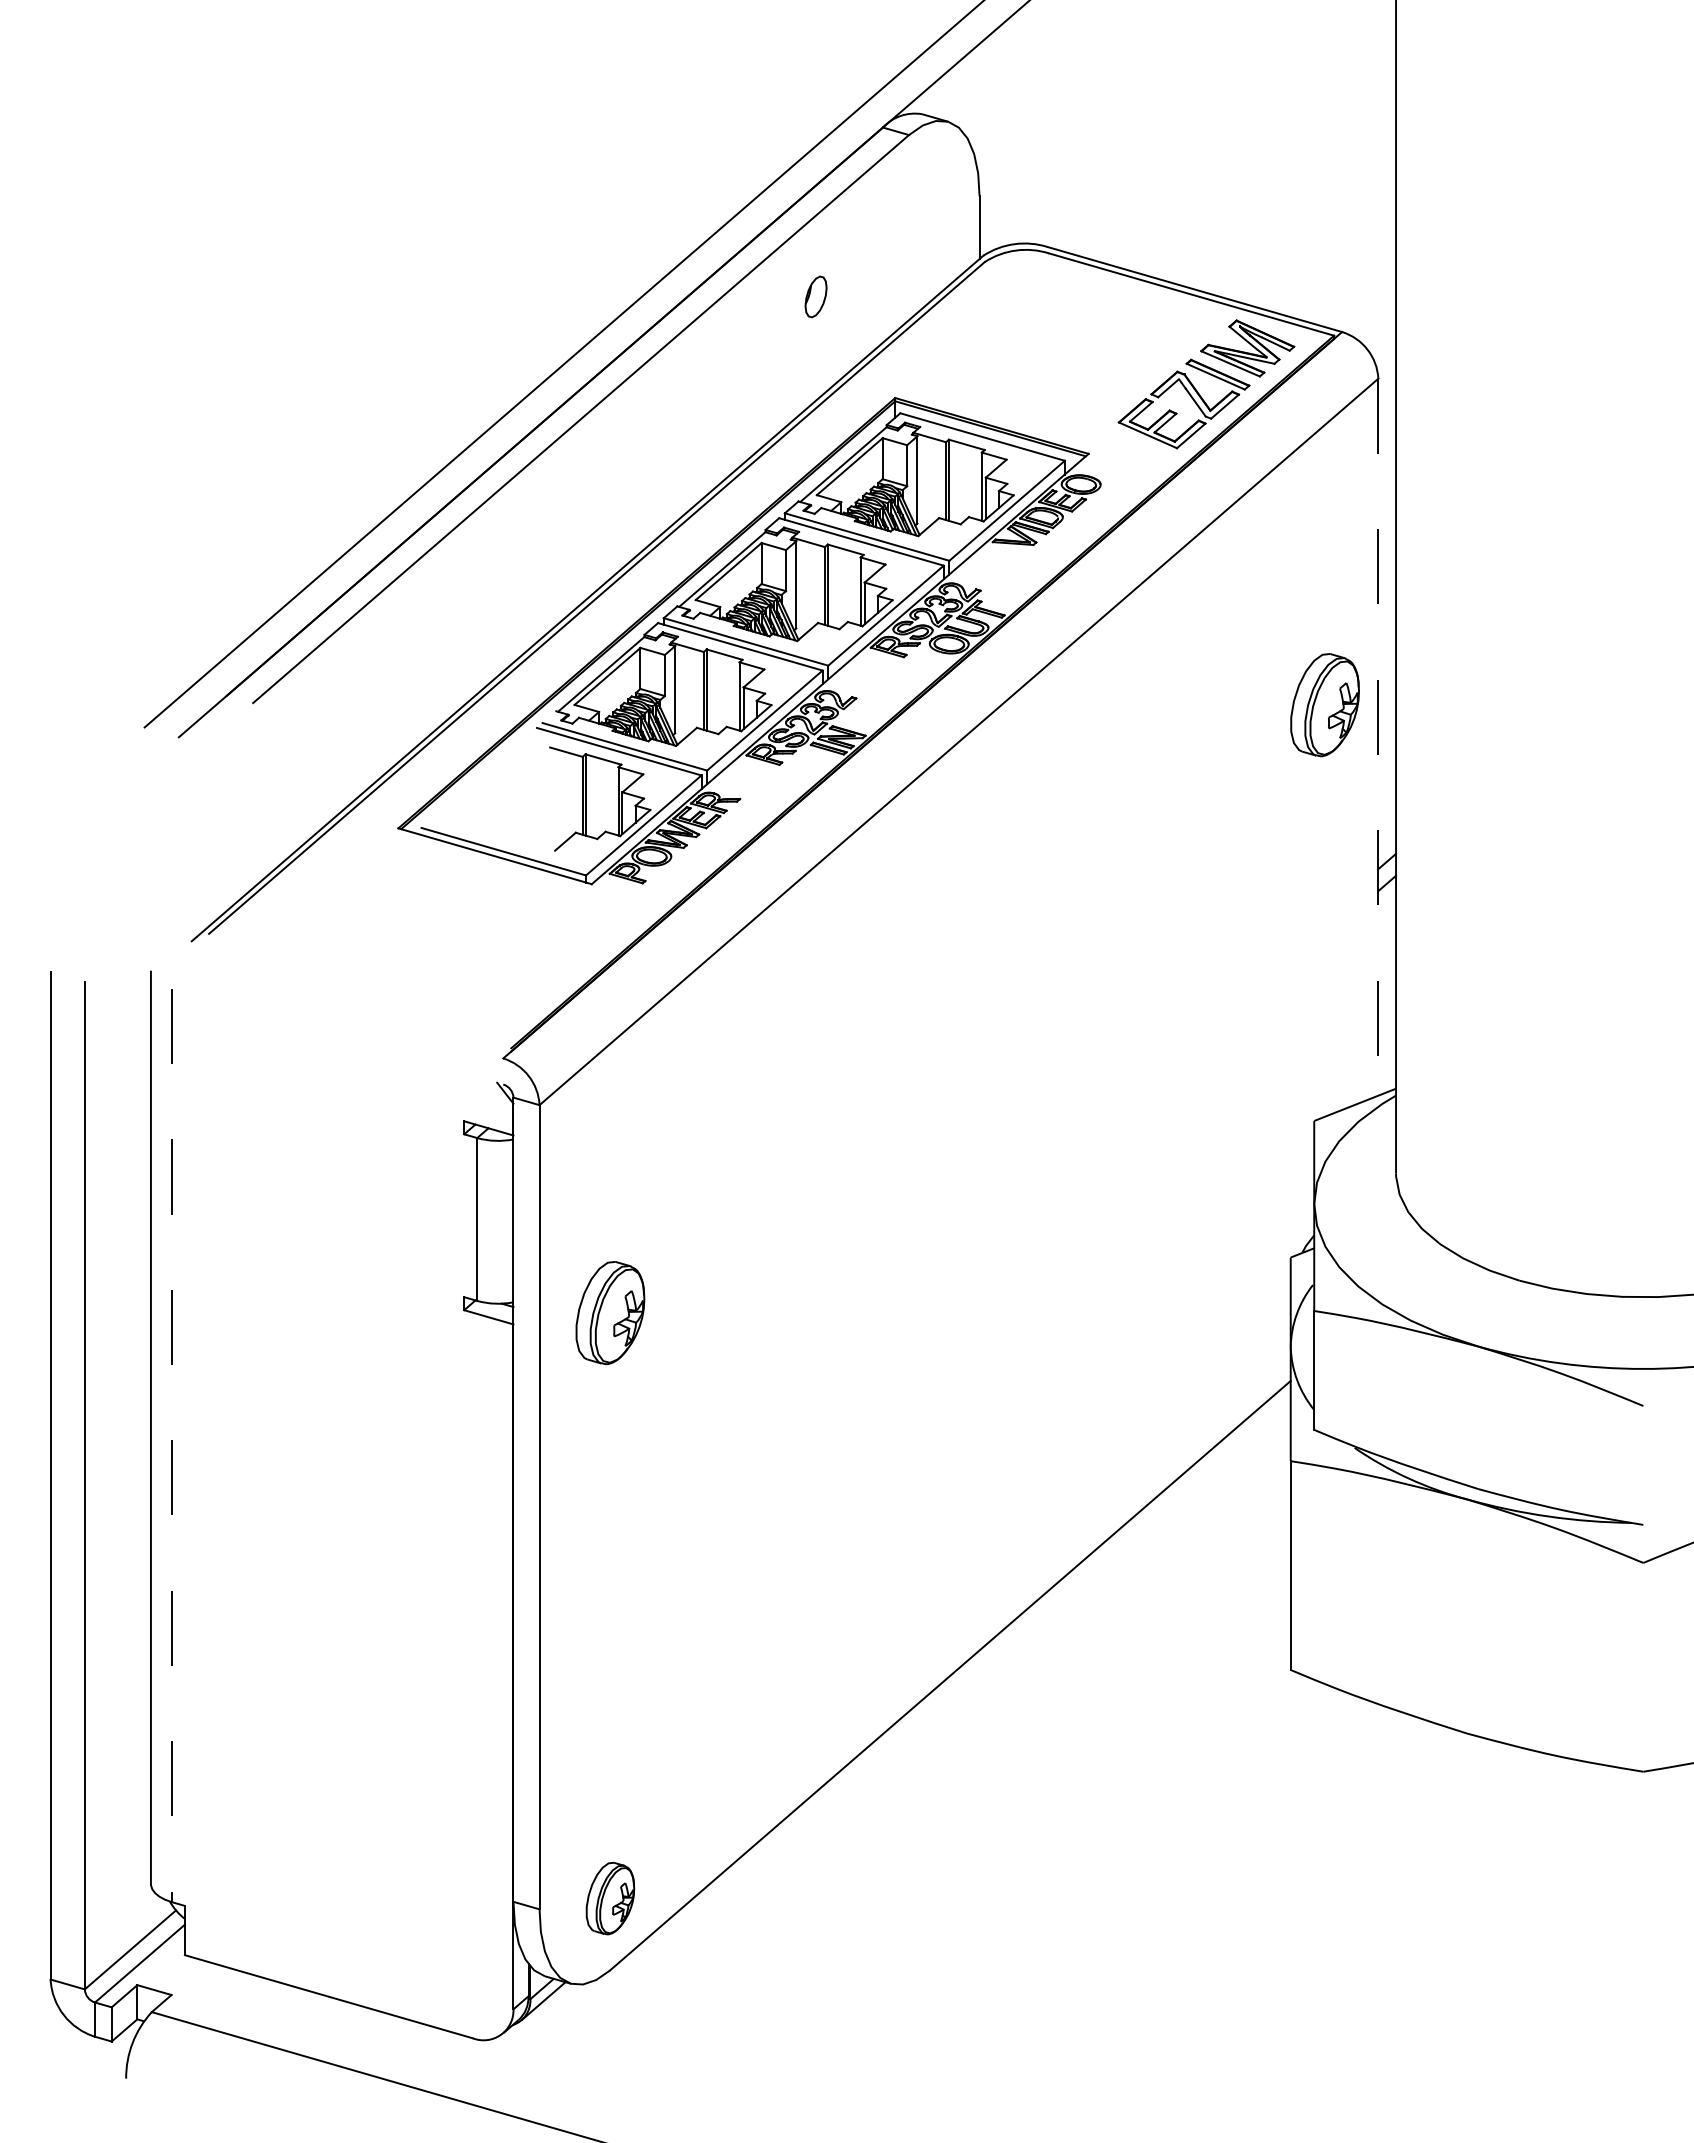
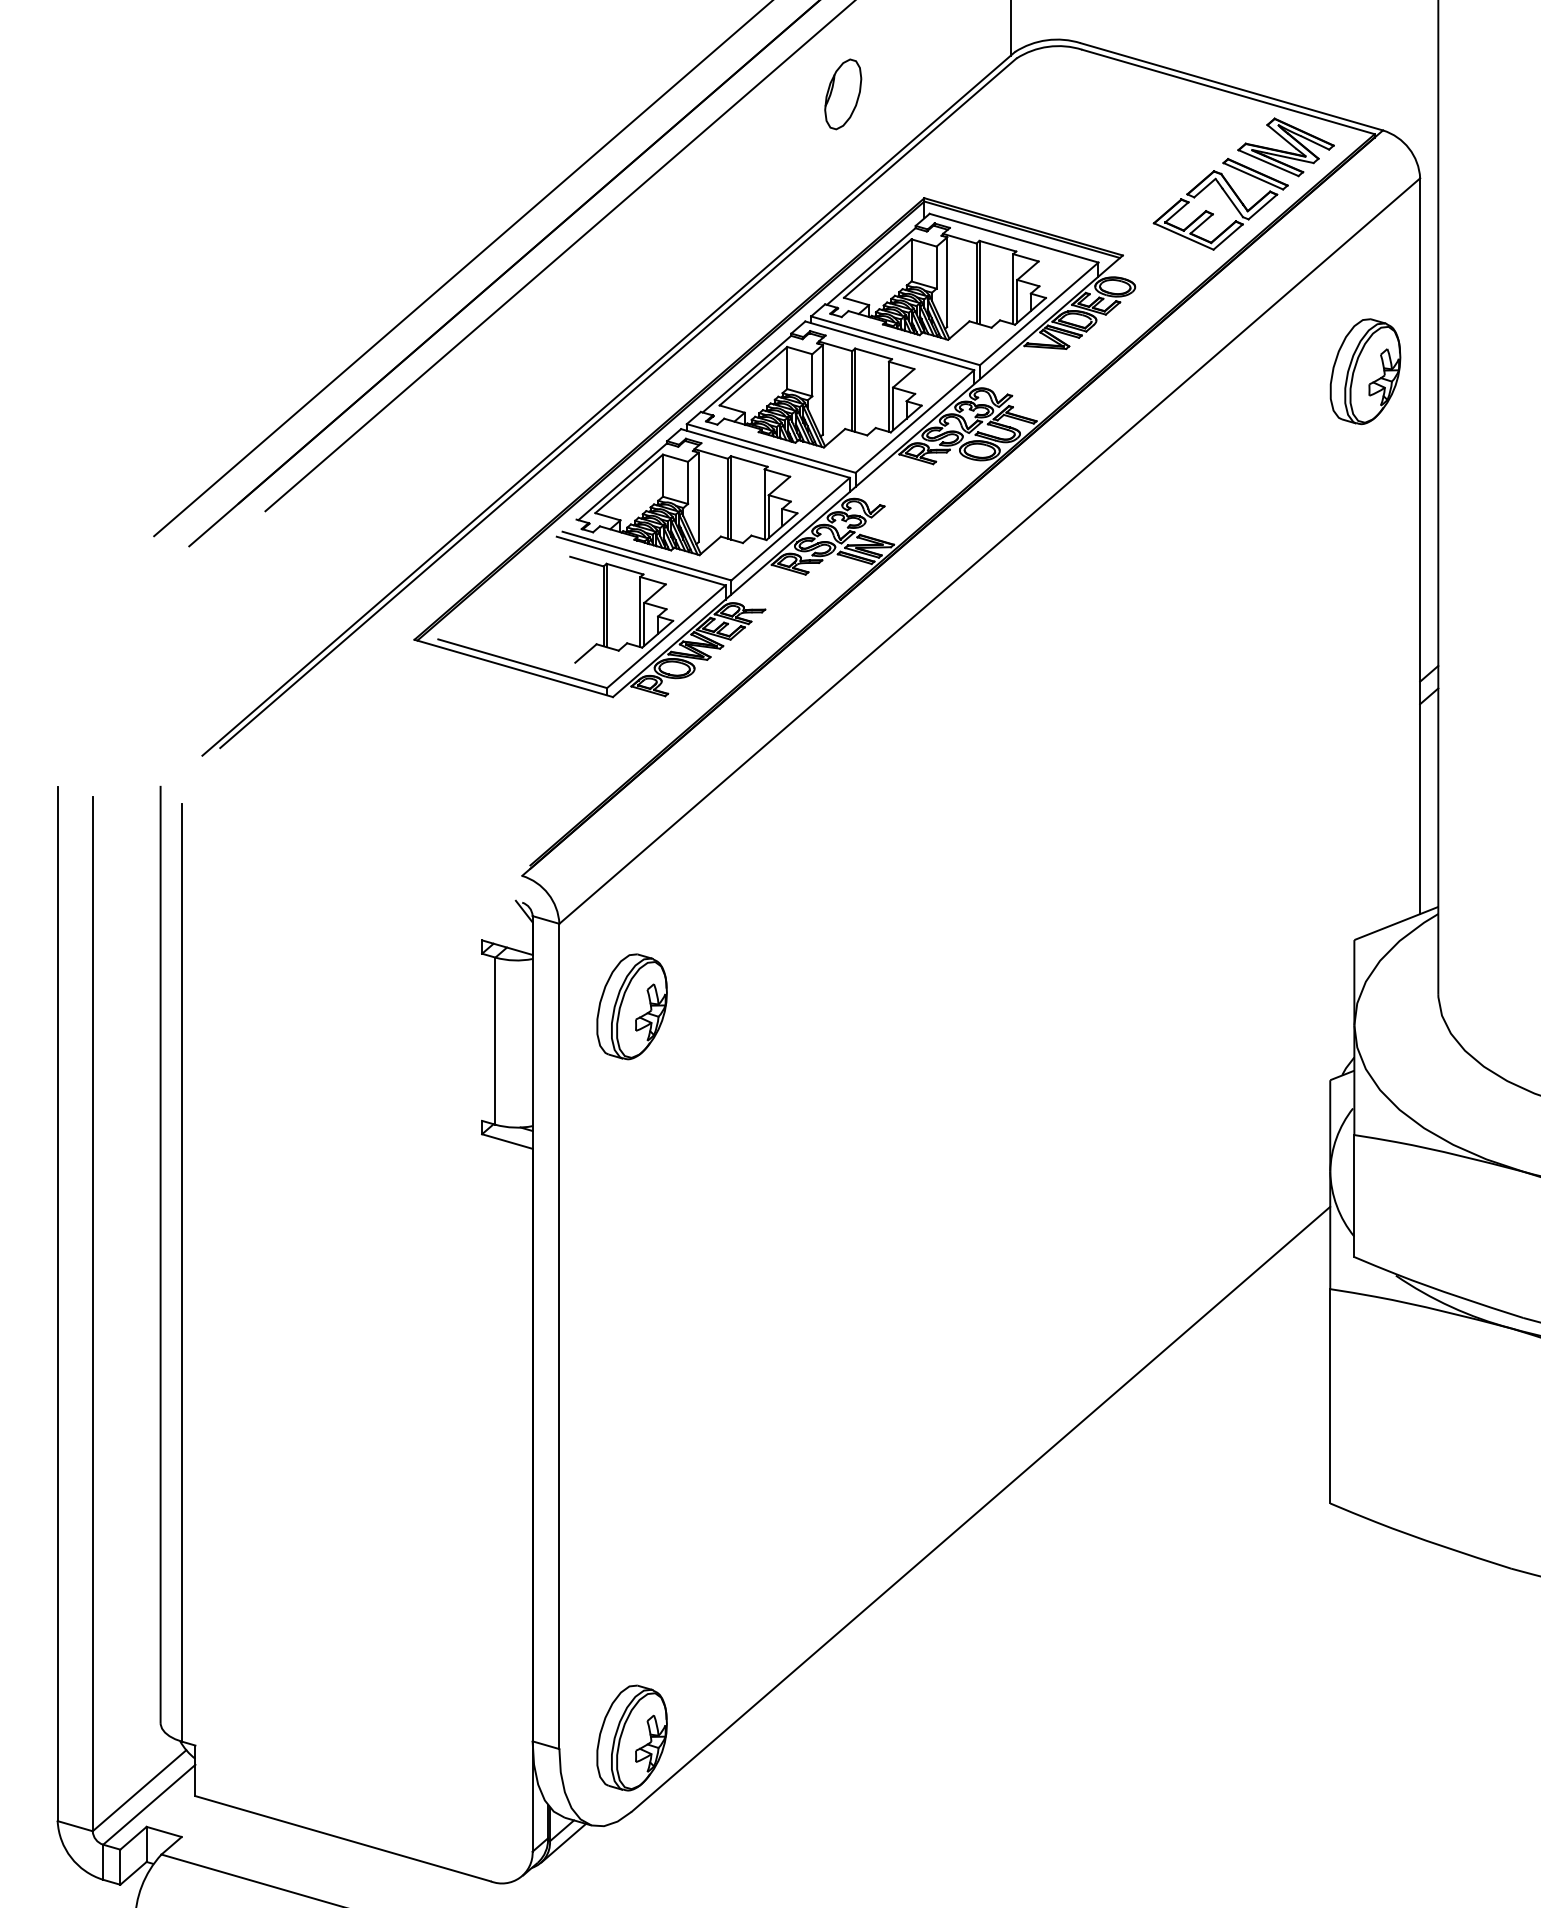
part: (815, 296) -> (842, 93), size x1.67
part: (1324, 705) -> (1364, 372), moved
line: (1378, 737) -> (1420, 546), dashed -> solid
part: (610, 1313) -> (632, 1007), moved
line: (171, 1445) -> (181, 1273), dashed -> solid
part: (610, 1898) -> (632, 1737), size x1.43

